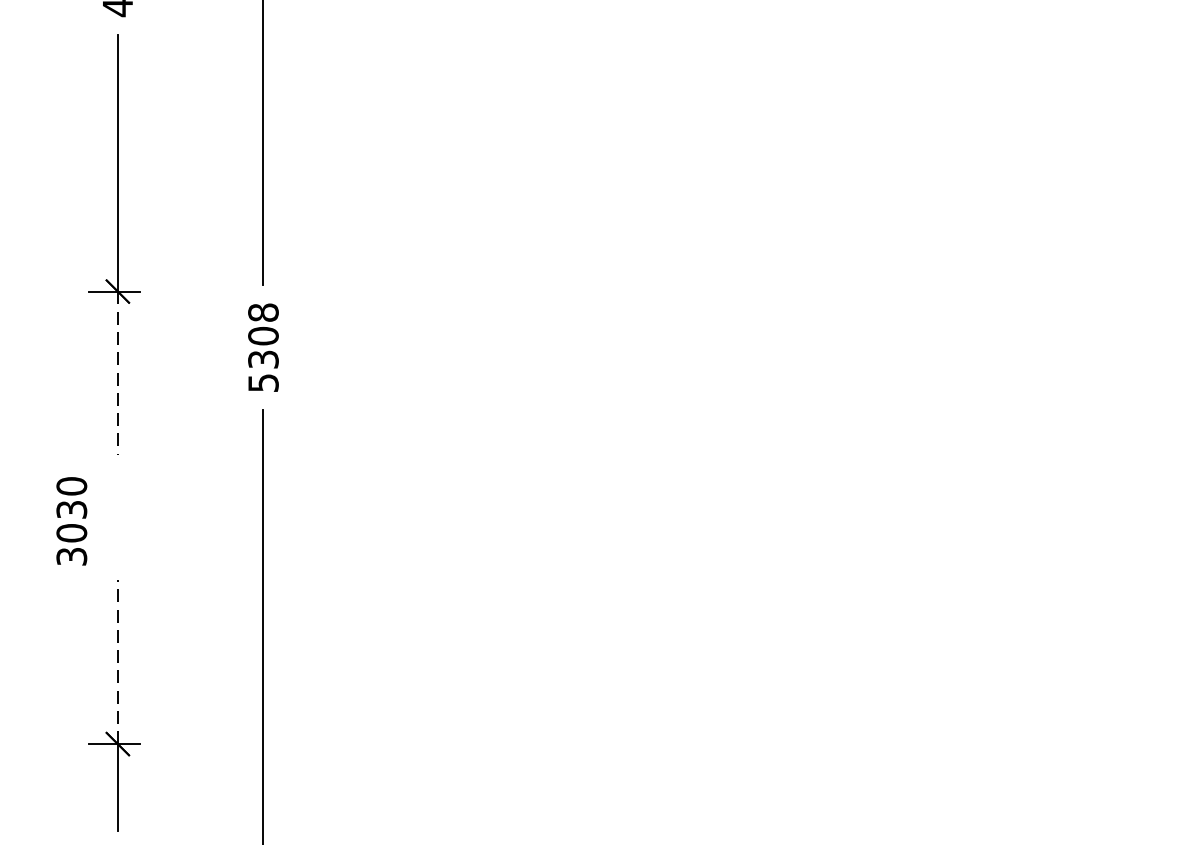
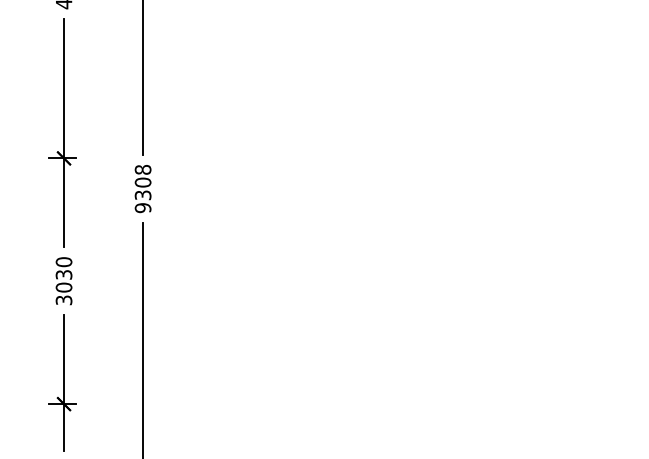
line: (118, 374) -> (64, 203), dashed -> solid
text: (262, 383) -> (142, 208), 5308 -> 9308
text: (70, 521) -> (63, 281), moved
line: (118, 661) -> (64, 359), dashed -> solid

